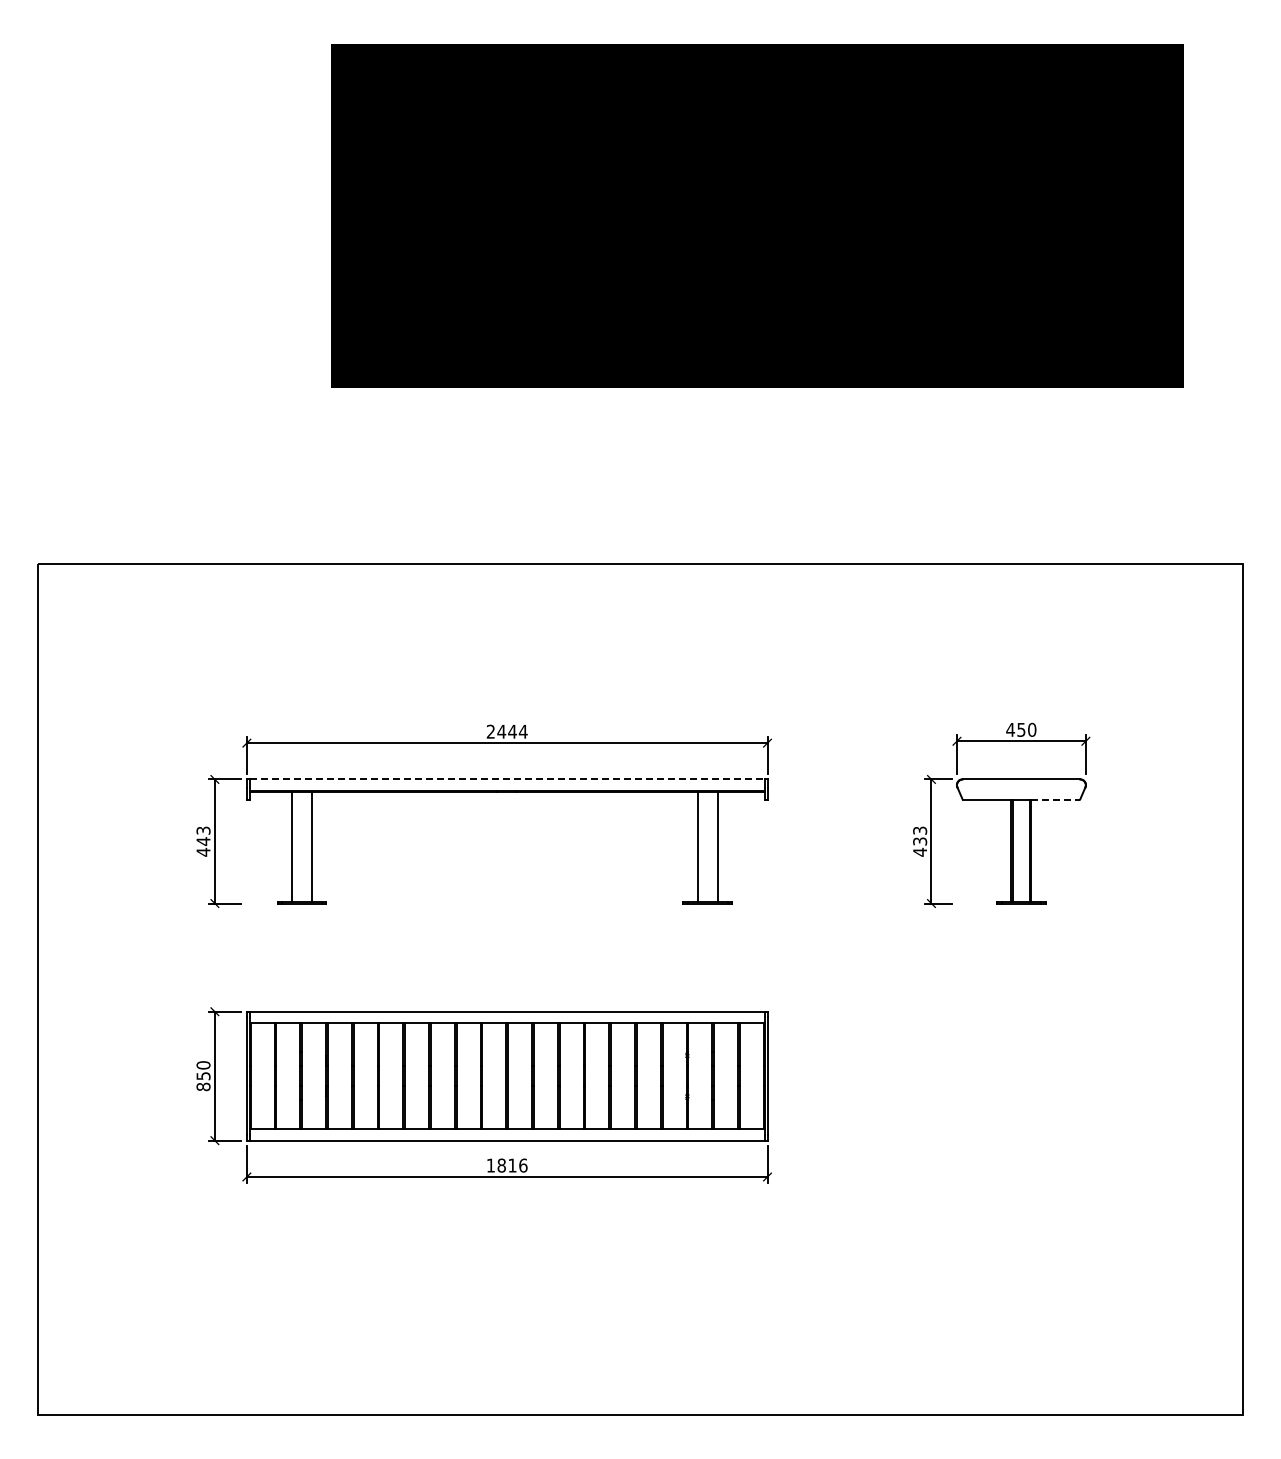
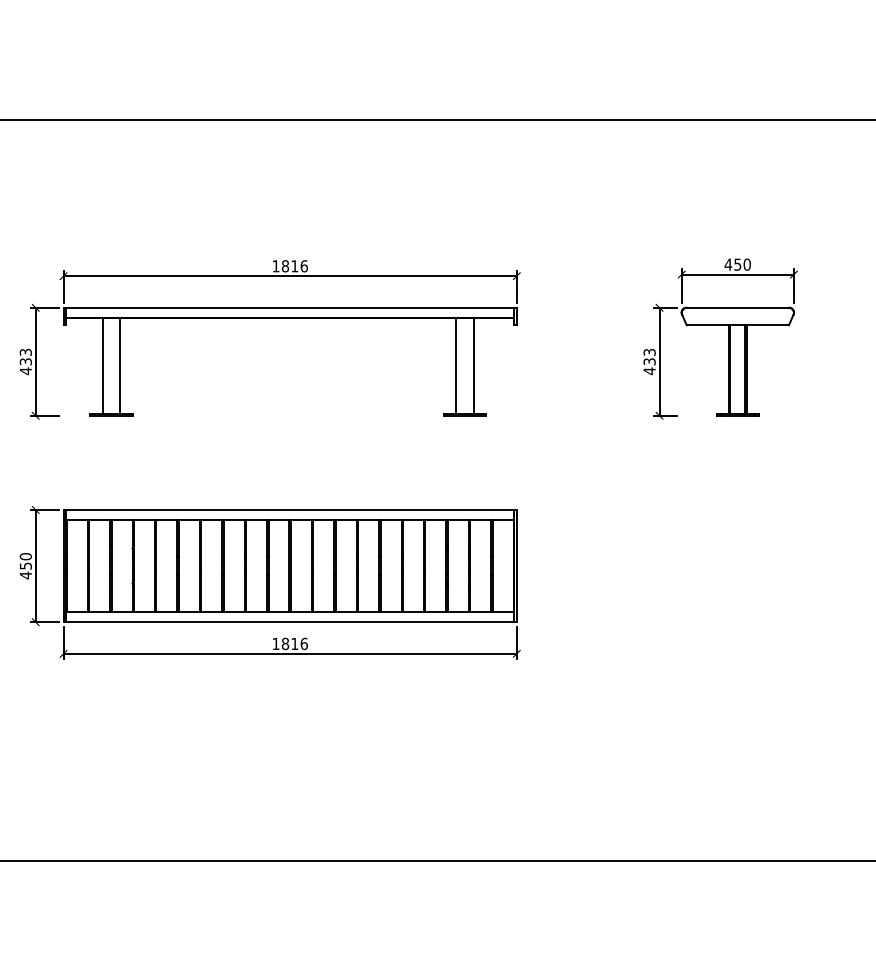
text: (506, 731) -> (289, 266), 2444 -> 1816
line: (507, 779) -> (290, 307), dashed -> solid
line: (1056, 799) -> (768, 325), dashed -> solid
text: (203, 841) -> (25, 361), 443 -> 433
text: (203, 1086) -> (25, 575), 850 -> 450

